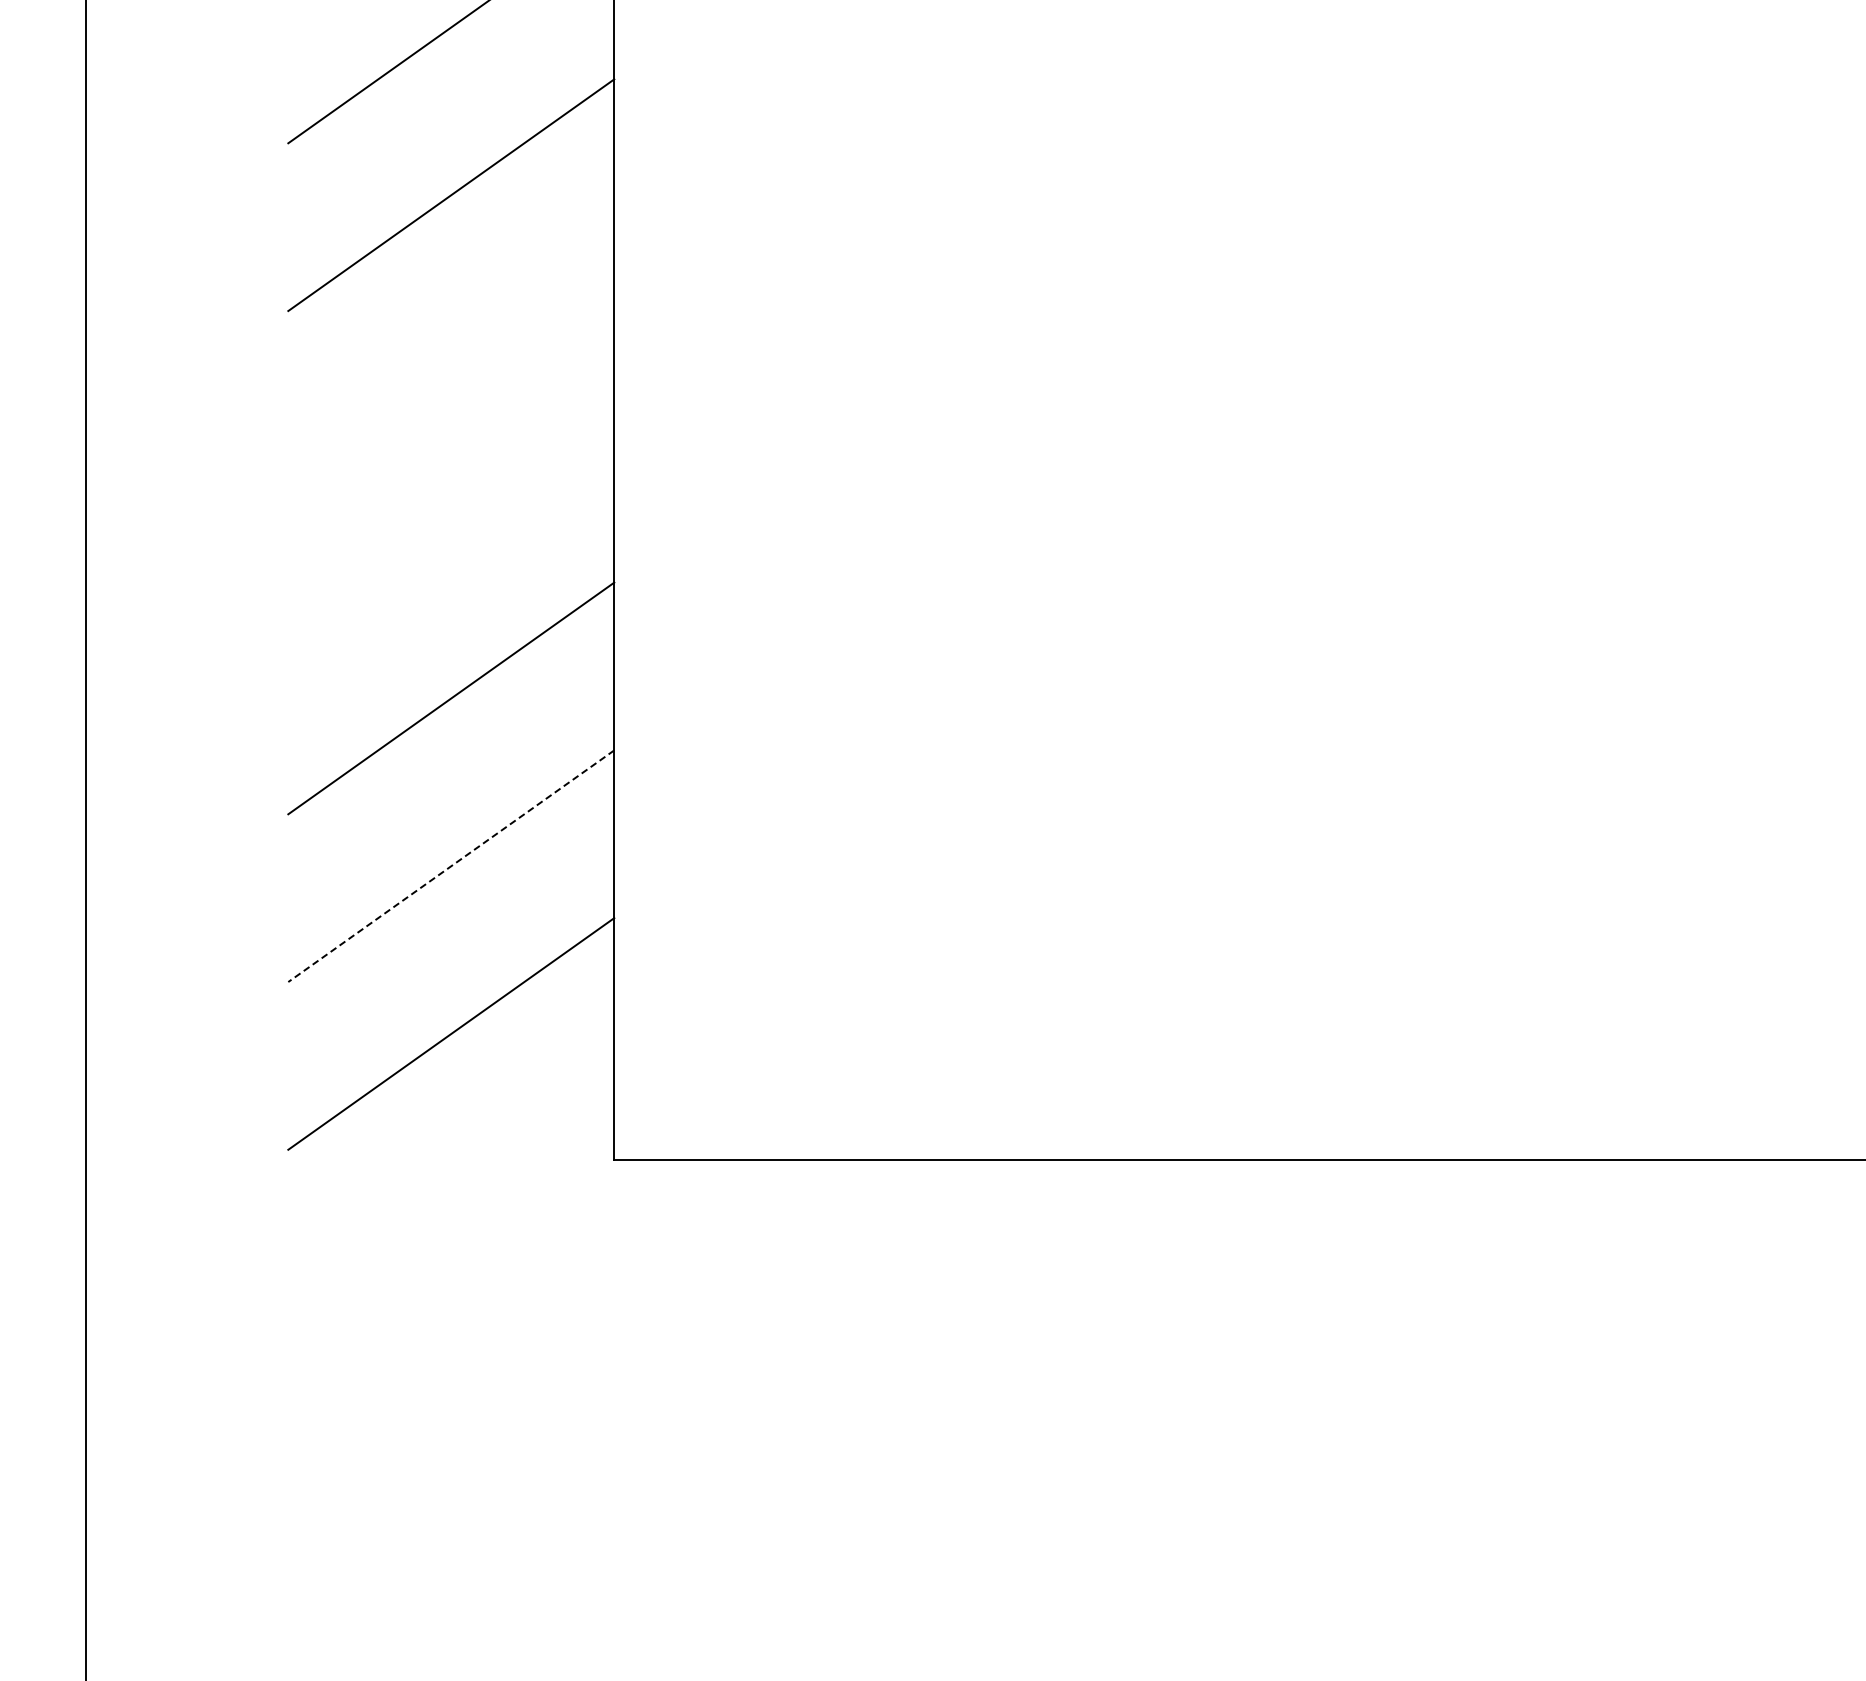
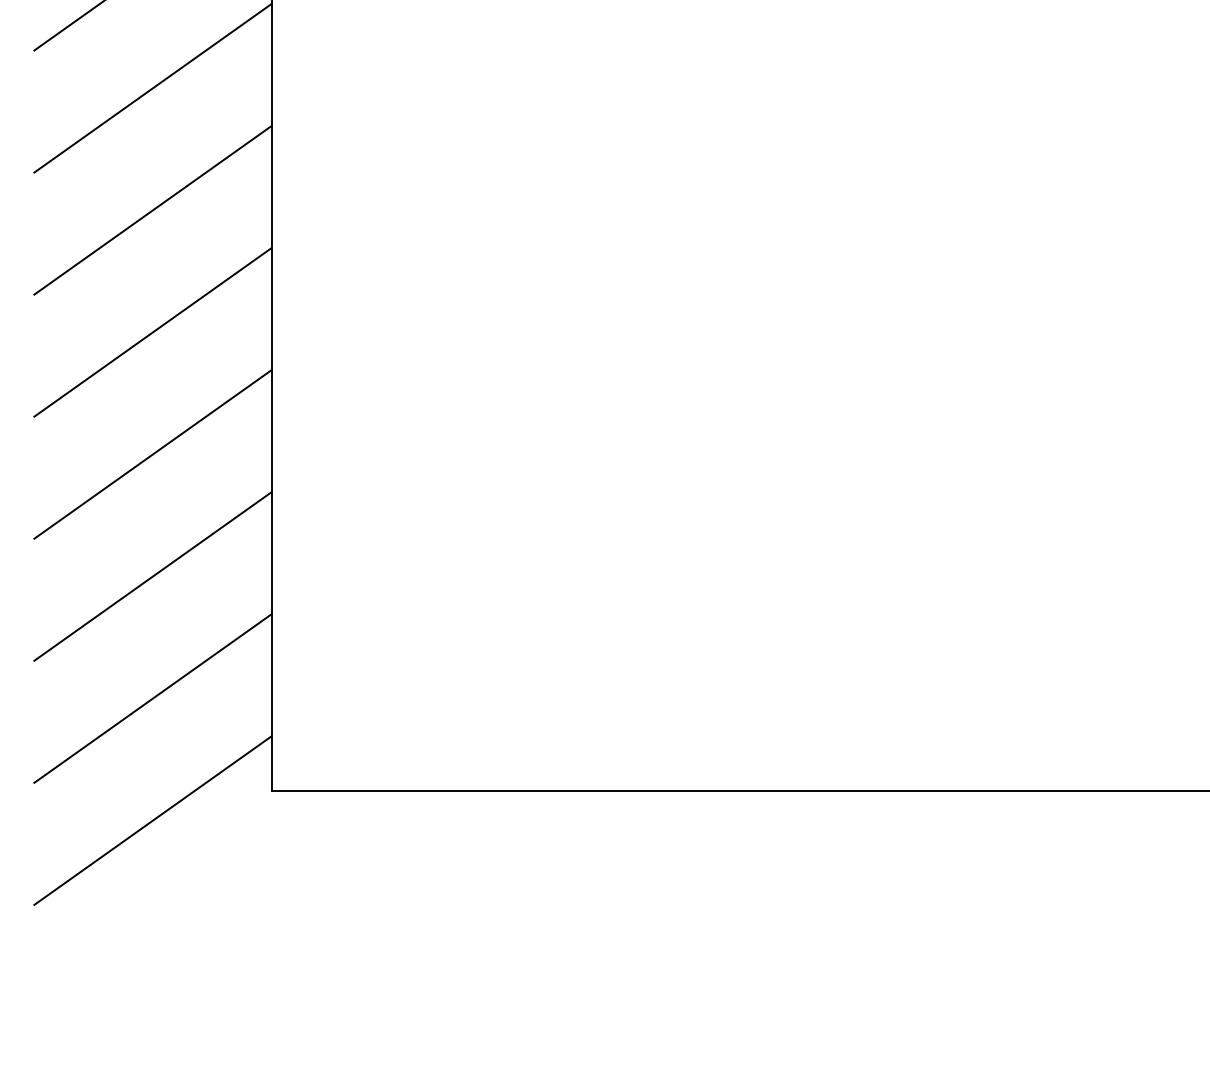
line: (451, 362) -> (153, 210), added
line: (451, 530) -> (153, 332), added
line: (451, 866) -> (153, 576), dashed -> solid
line: (451, 1201) -> (153, 820), added

